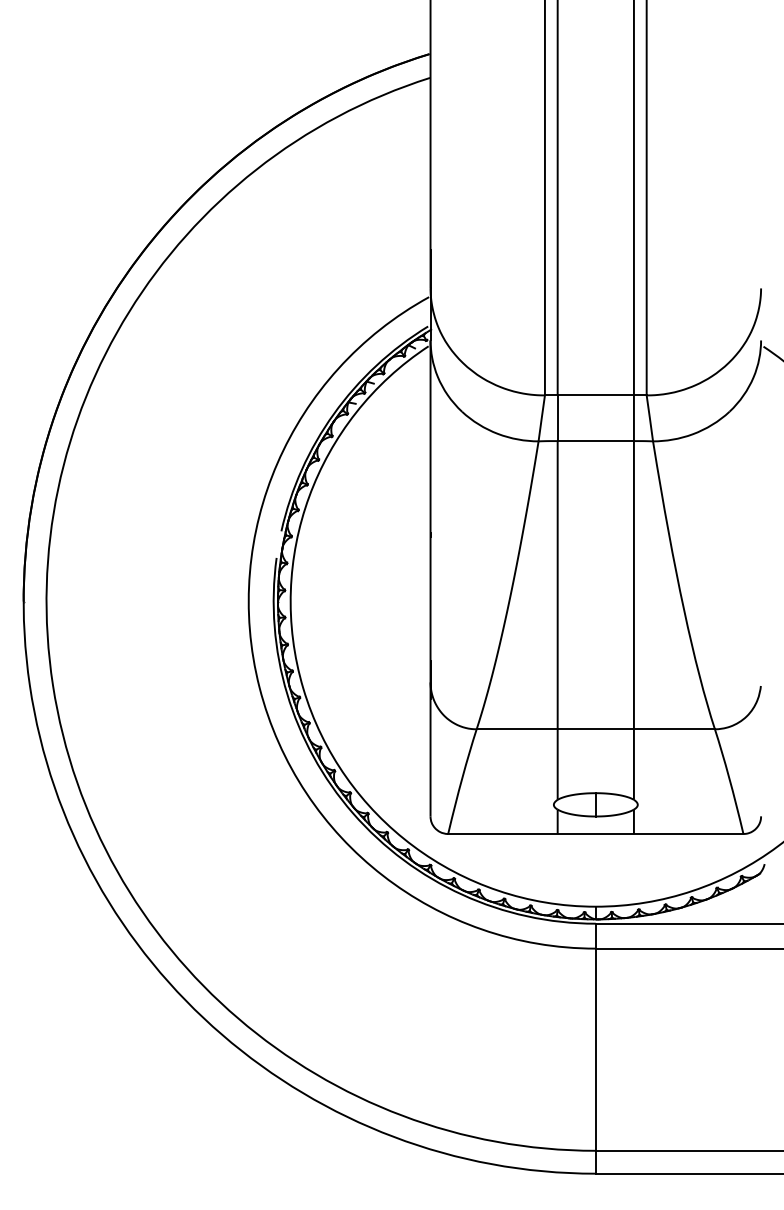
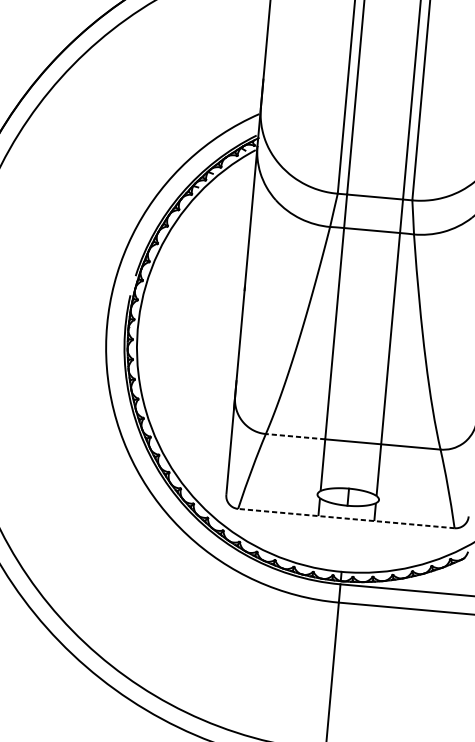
line: (516, 729) -> (295, 436), solid -> dashed
line: (595, 834) -> (346, 518), solid -> dashed

